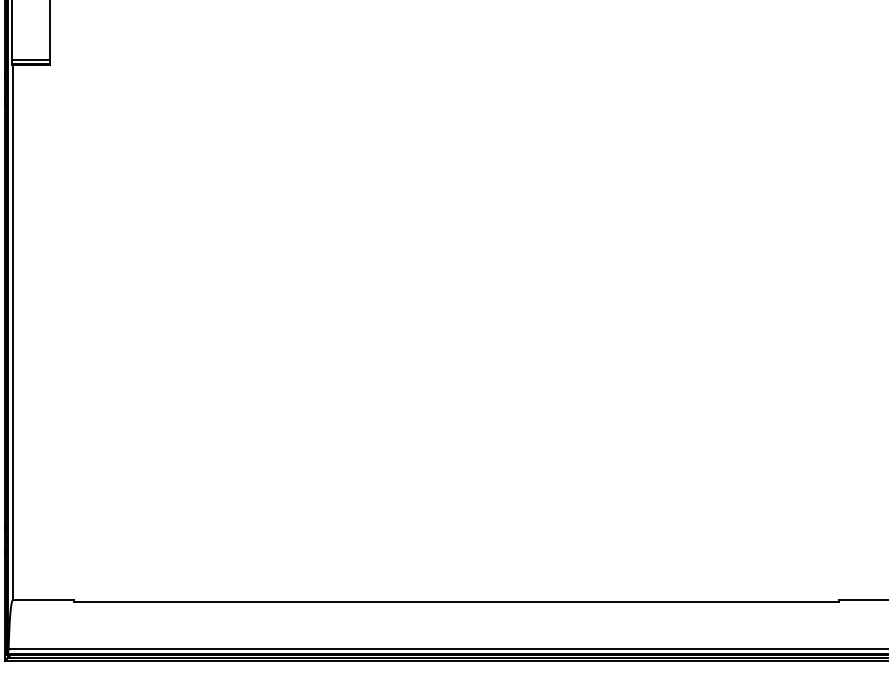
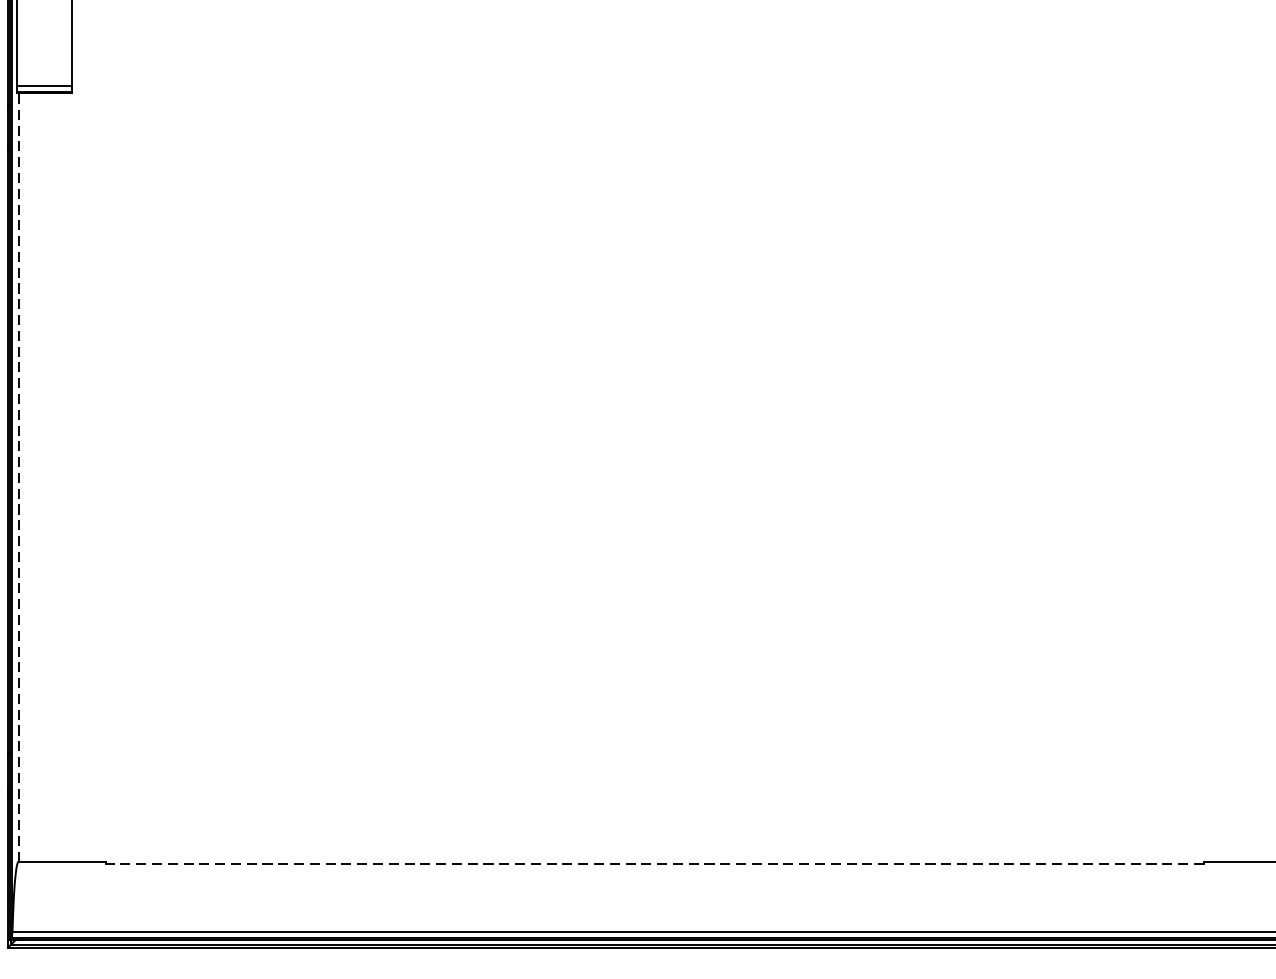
line: (12, 332) -> (18, 477), solid -> dashed
line: (455, 601) -> (653, 863), solid -> dashed

